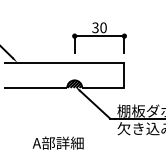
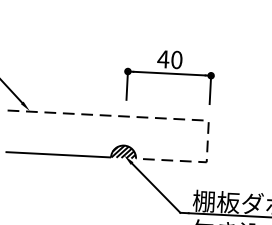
text: (95, 27) -> (163, 58), 30 -> 40
line: (99, 63) -> (167, 119), solid -> dashed

